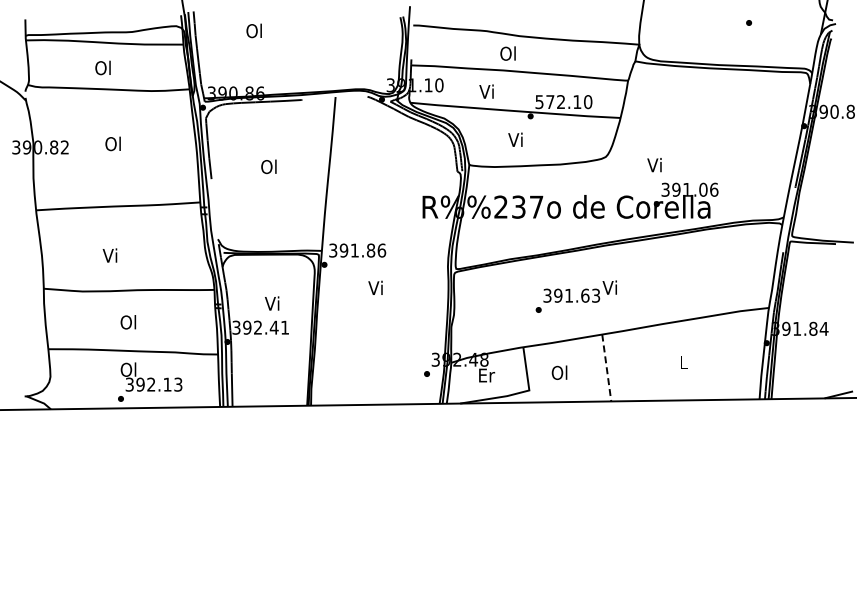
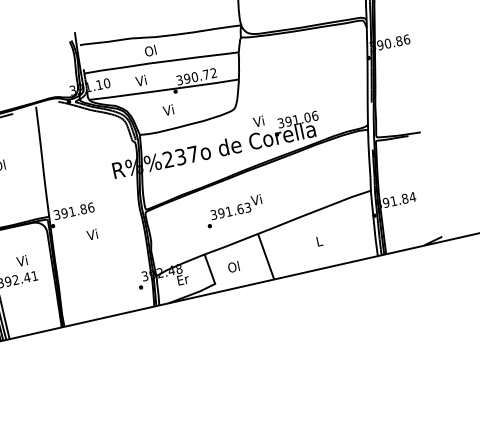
text: (563, 102) -> (196, 77), 572.10 -> 390.72
text: (654, 165) -> (258, 121), moved
line: (606, 367) -> (265, 256), dashed -> solid

